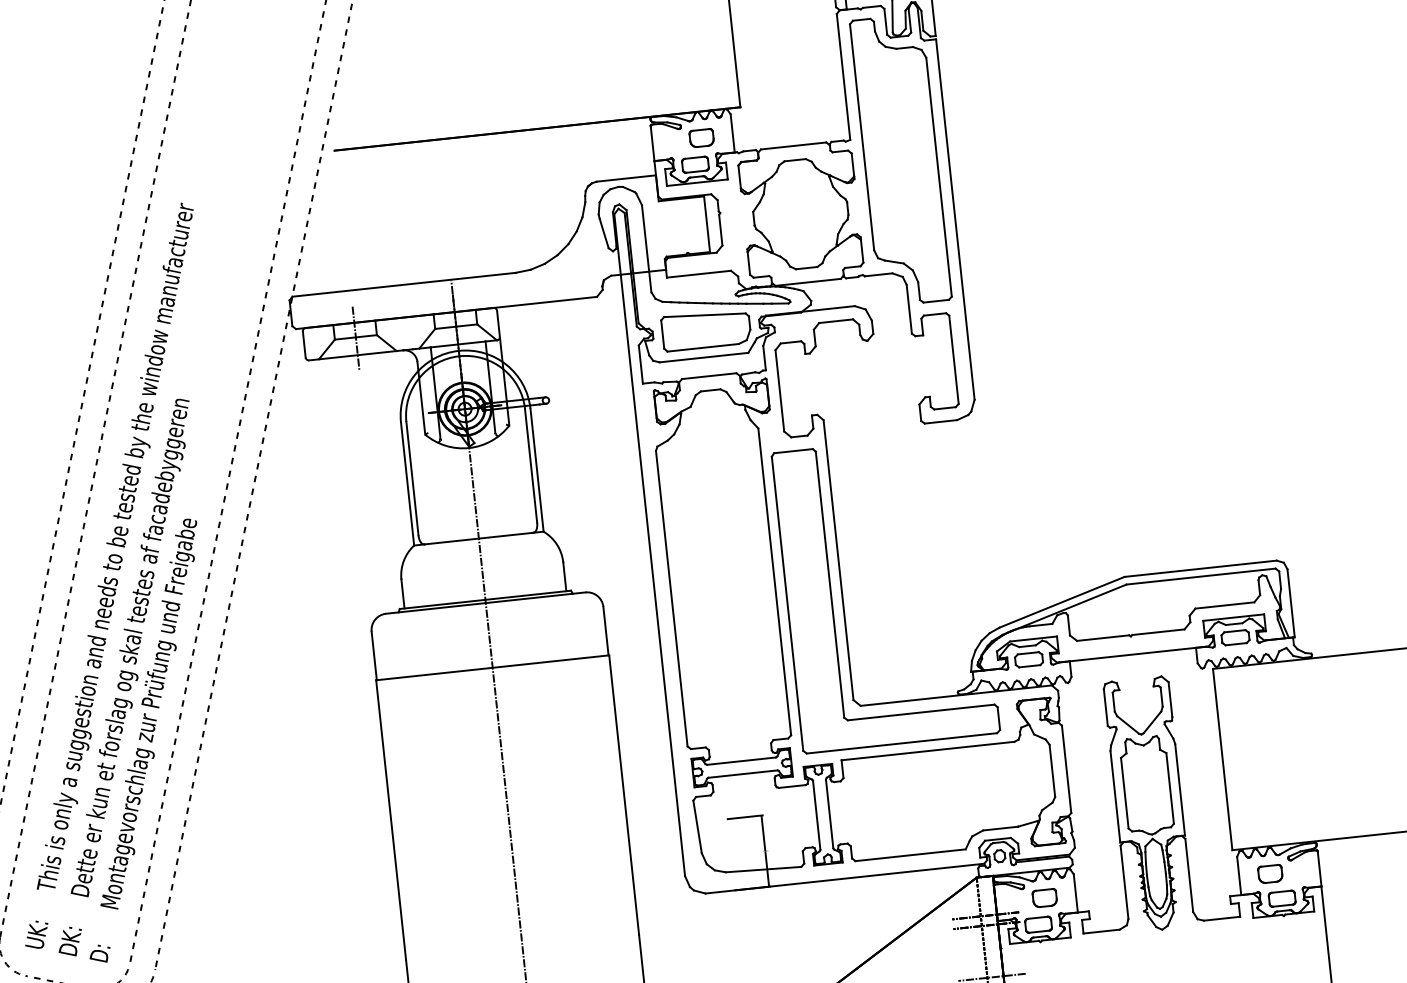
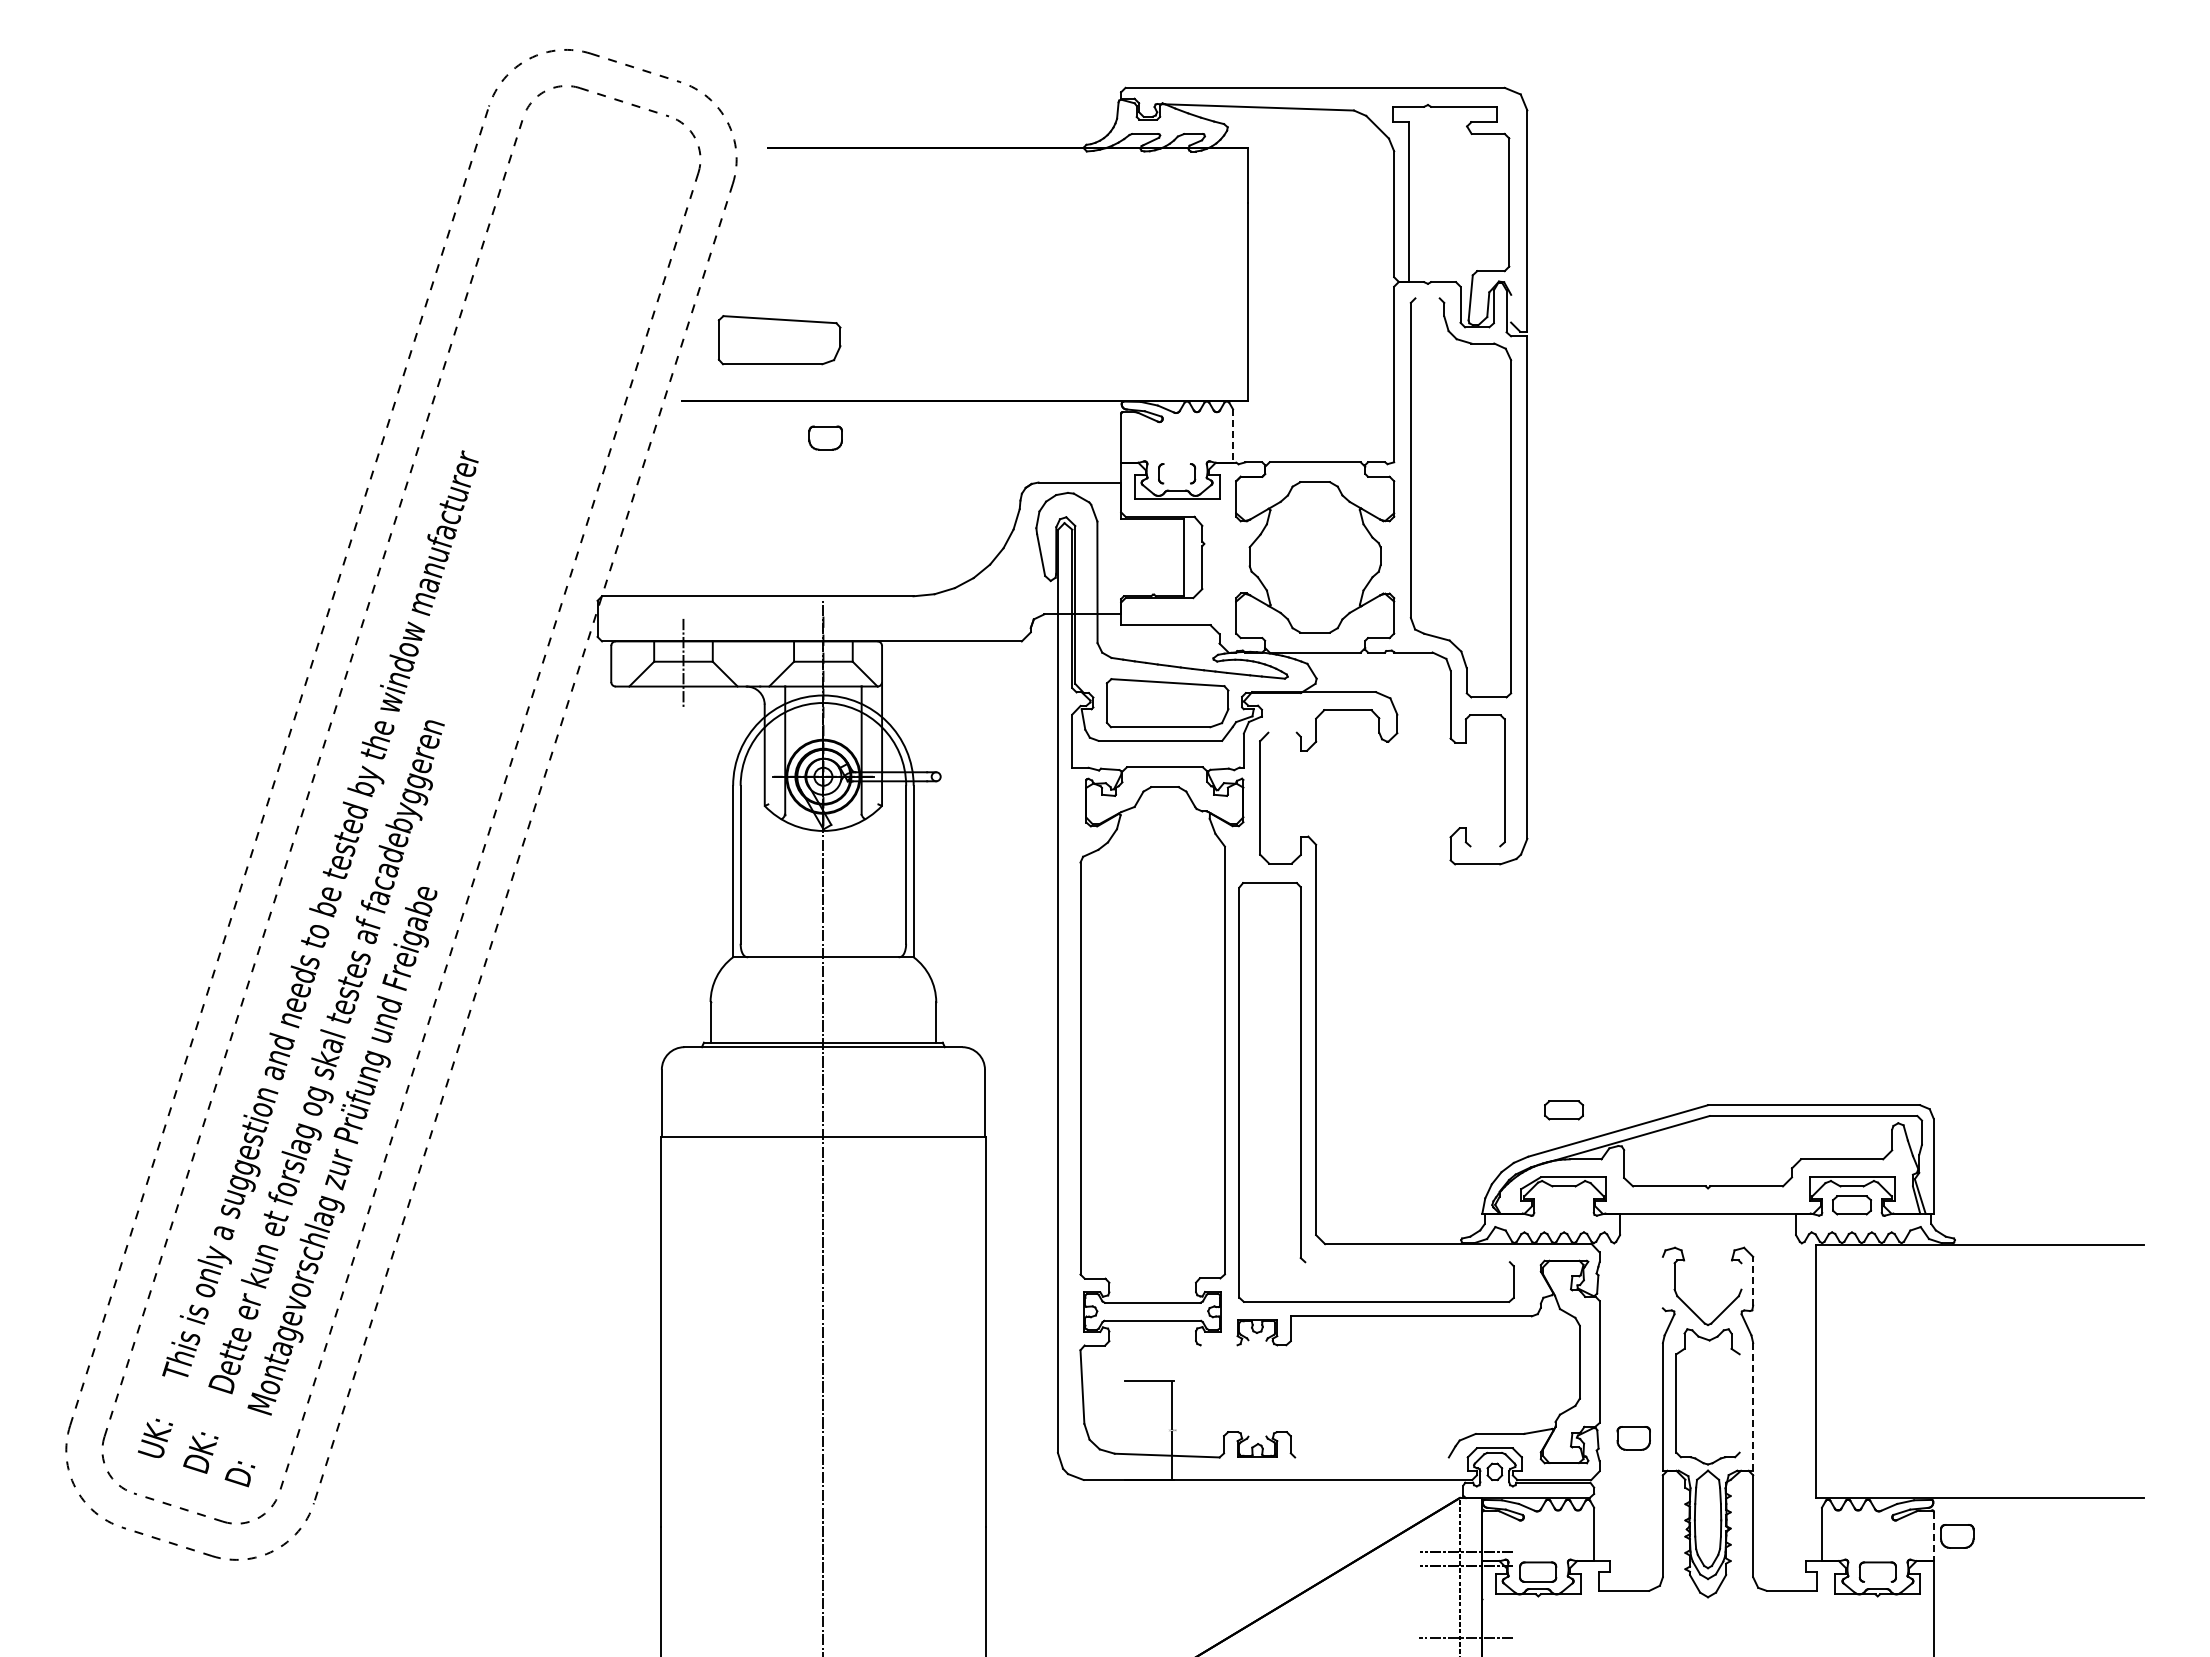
line: (861, 19) -> (1427, 298), removed
line: (922, 20) -> (1511, 308), removed
part: (400, 99) -> (779, 340), added
line: (733, 133) -> (1233, 436), solid -> dashed
part: (701, 137) -> (825, 437), moved
line: (694, 158) -> (1176, 464), removed
line: (695, 171) -> (1176, 483), removed
line: (790, 342) -> (1282, 732), removed
line: (945, 408) -> (1485, 846), removed
part: (1029, 659) -> (1564, 1110), moved
line: (1161, 697) -> (1741, 1276), removed
line: (1170, 699) -> (1753, 1280), solid -> dashed
line: (1105, 707) -> (1662, 1282), removed
line: (921, 712) -> (1407, 1262), removed
line: (791, 786) -> (1218, 1345), removed
line: (1170, 788) -> (1739, 1403), removed
line: (1180, 789) -> (1753, 1406), solid -> dashed
line: (829, 813) -> (1266, 1388), removed
line: (816, 815) -> (1248, 1388), removed
line: (910, 855) -> (1371, 1457), removed
line: (1319, 869) -> (1933, 1537), solid -> dashed
part: (1270, 874) -> (1957, 1536), moved
part: (1044, 898) -> (1633, 1438), moved
line: (1282, 905) -> (1877, 1581), removed

